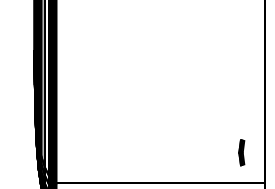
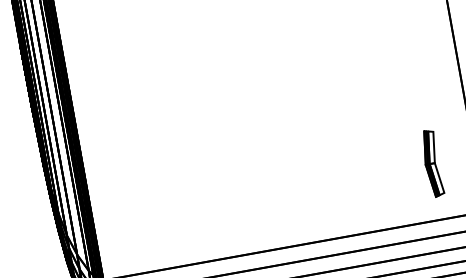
part: (241, 152) -> (431, 163), size x1.43

